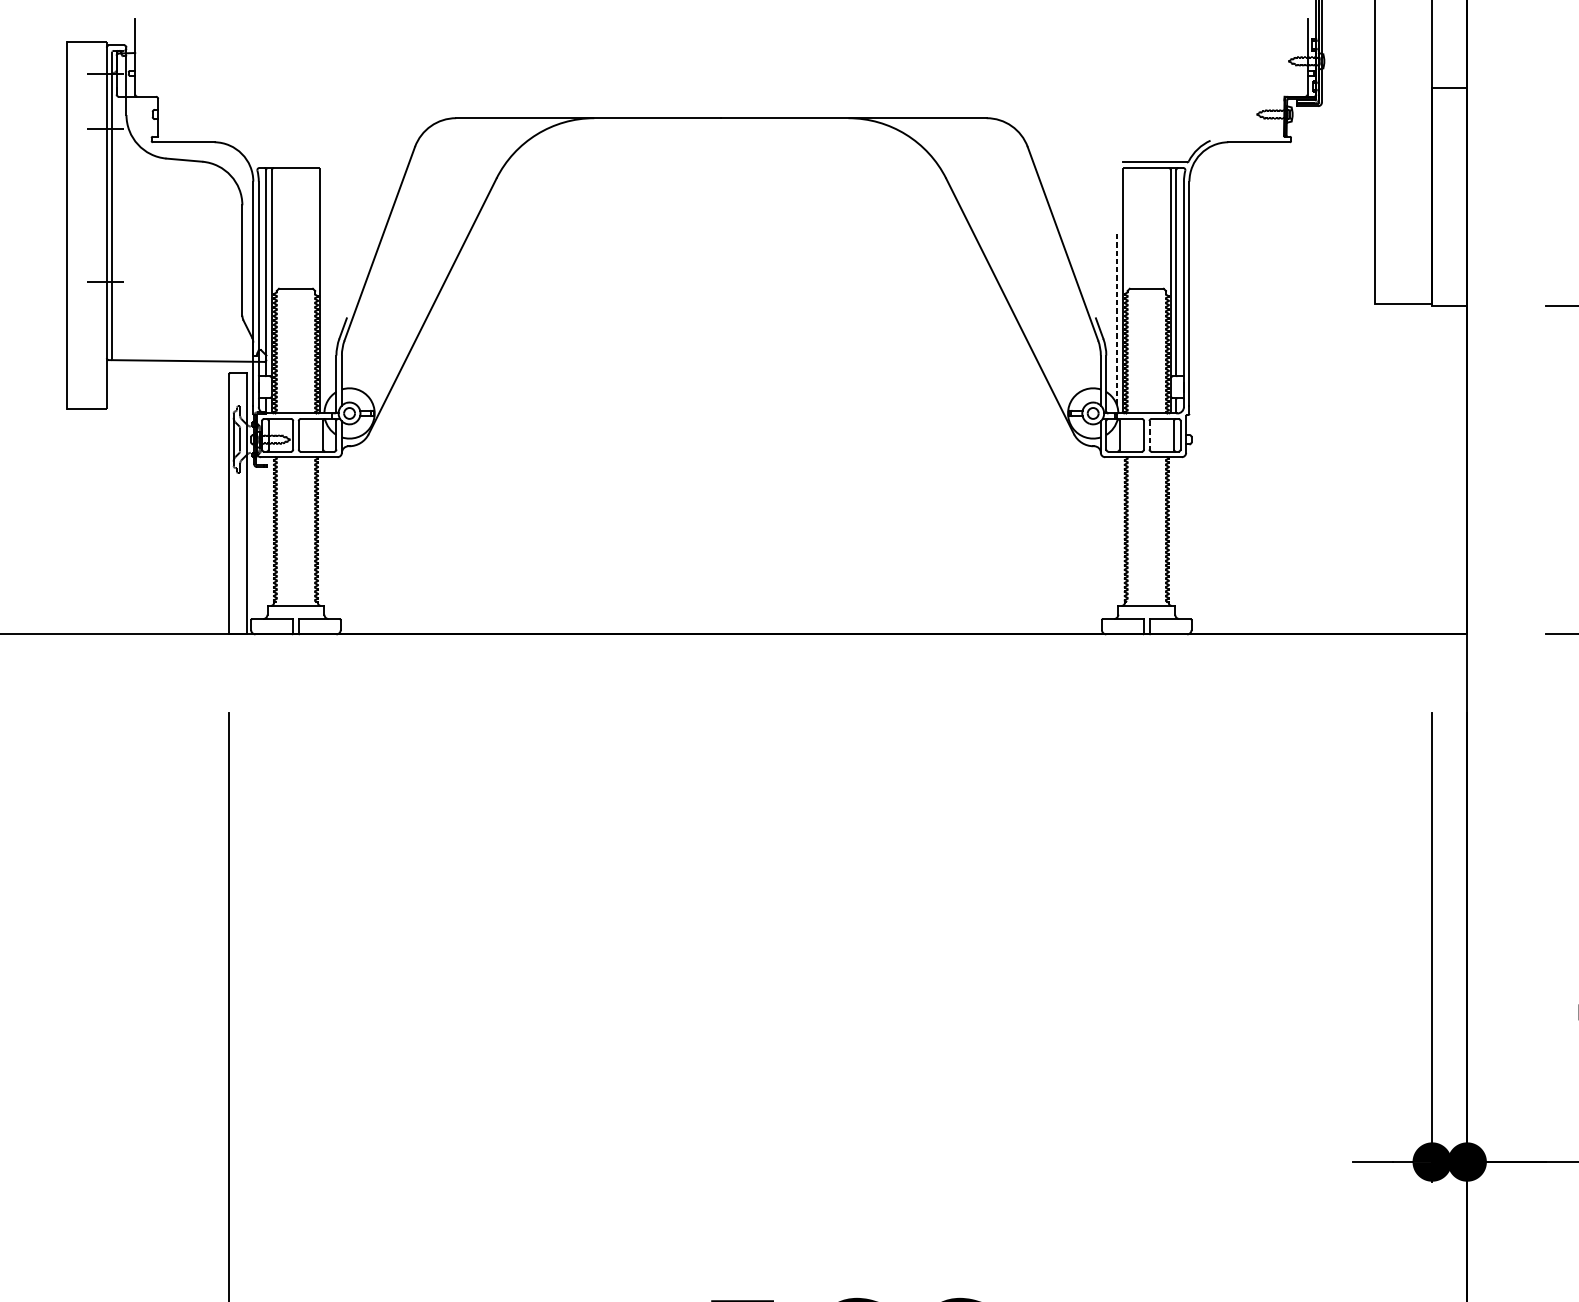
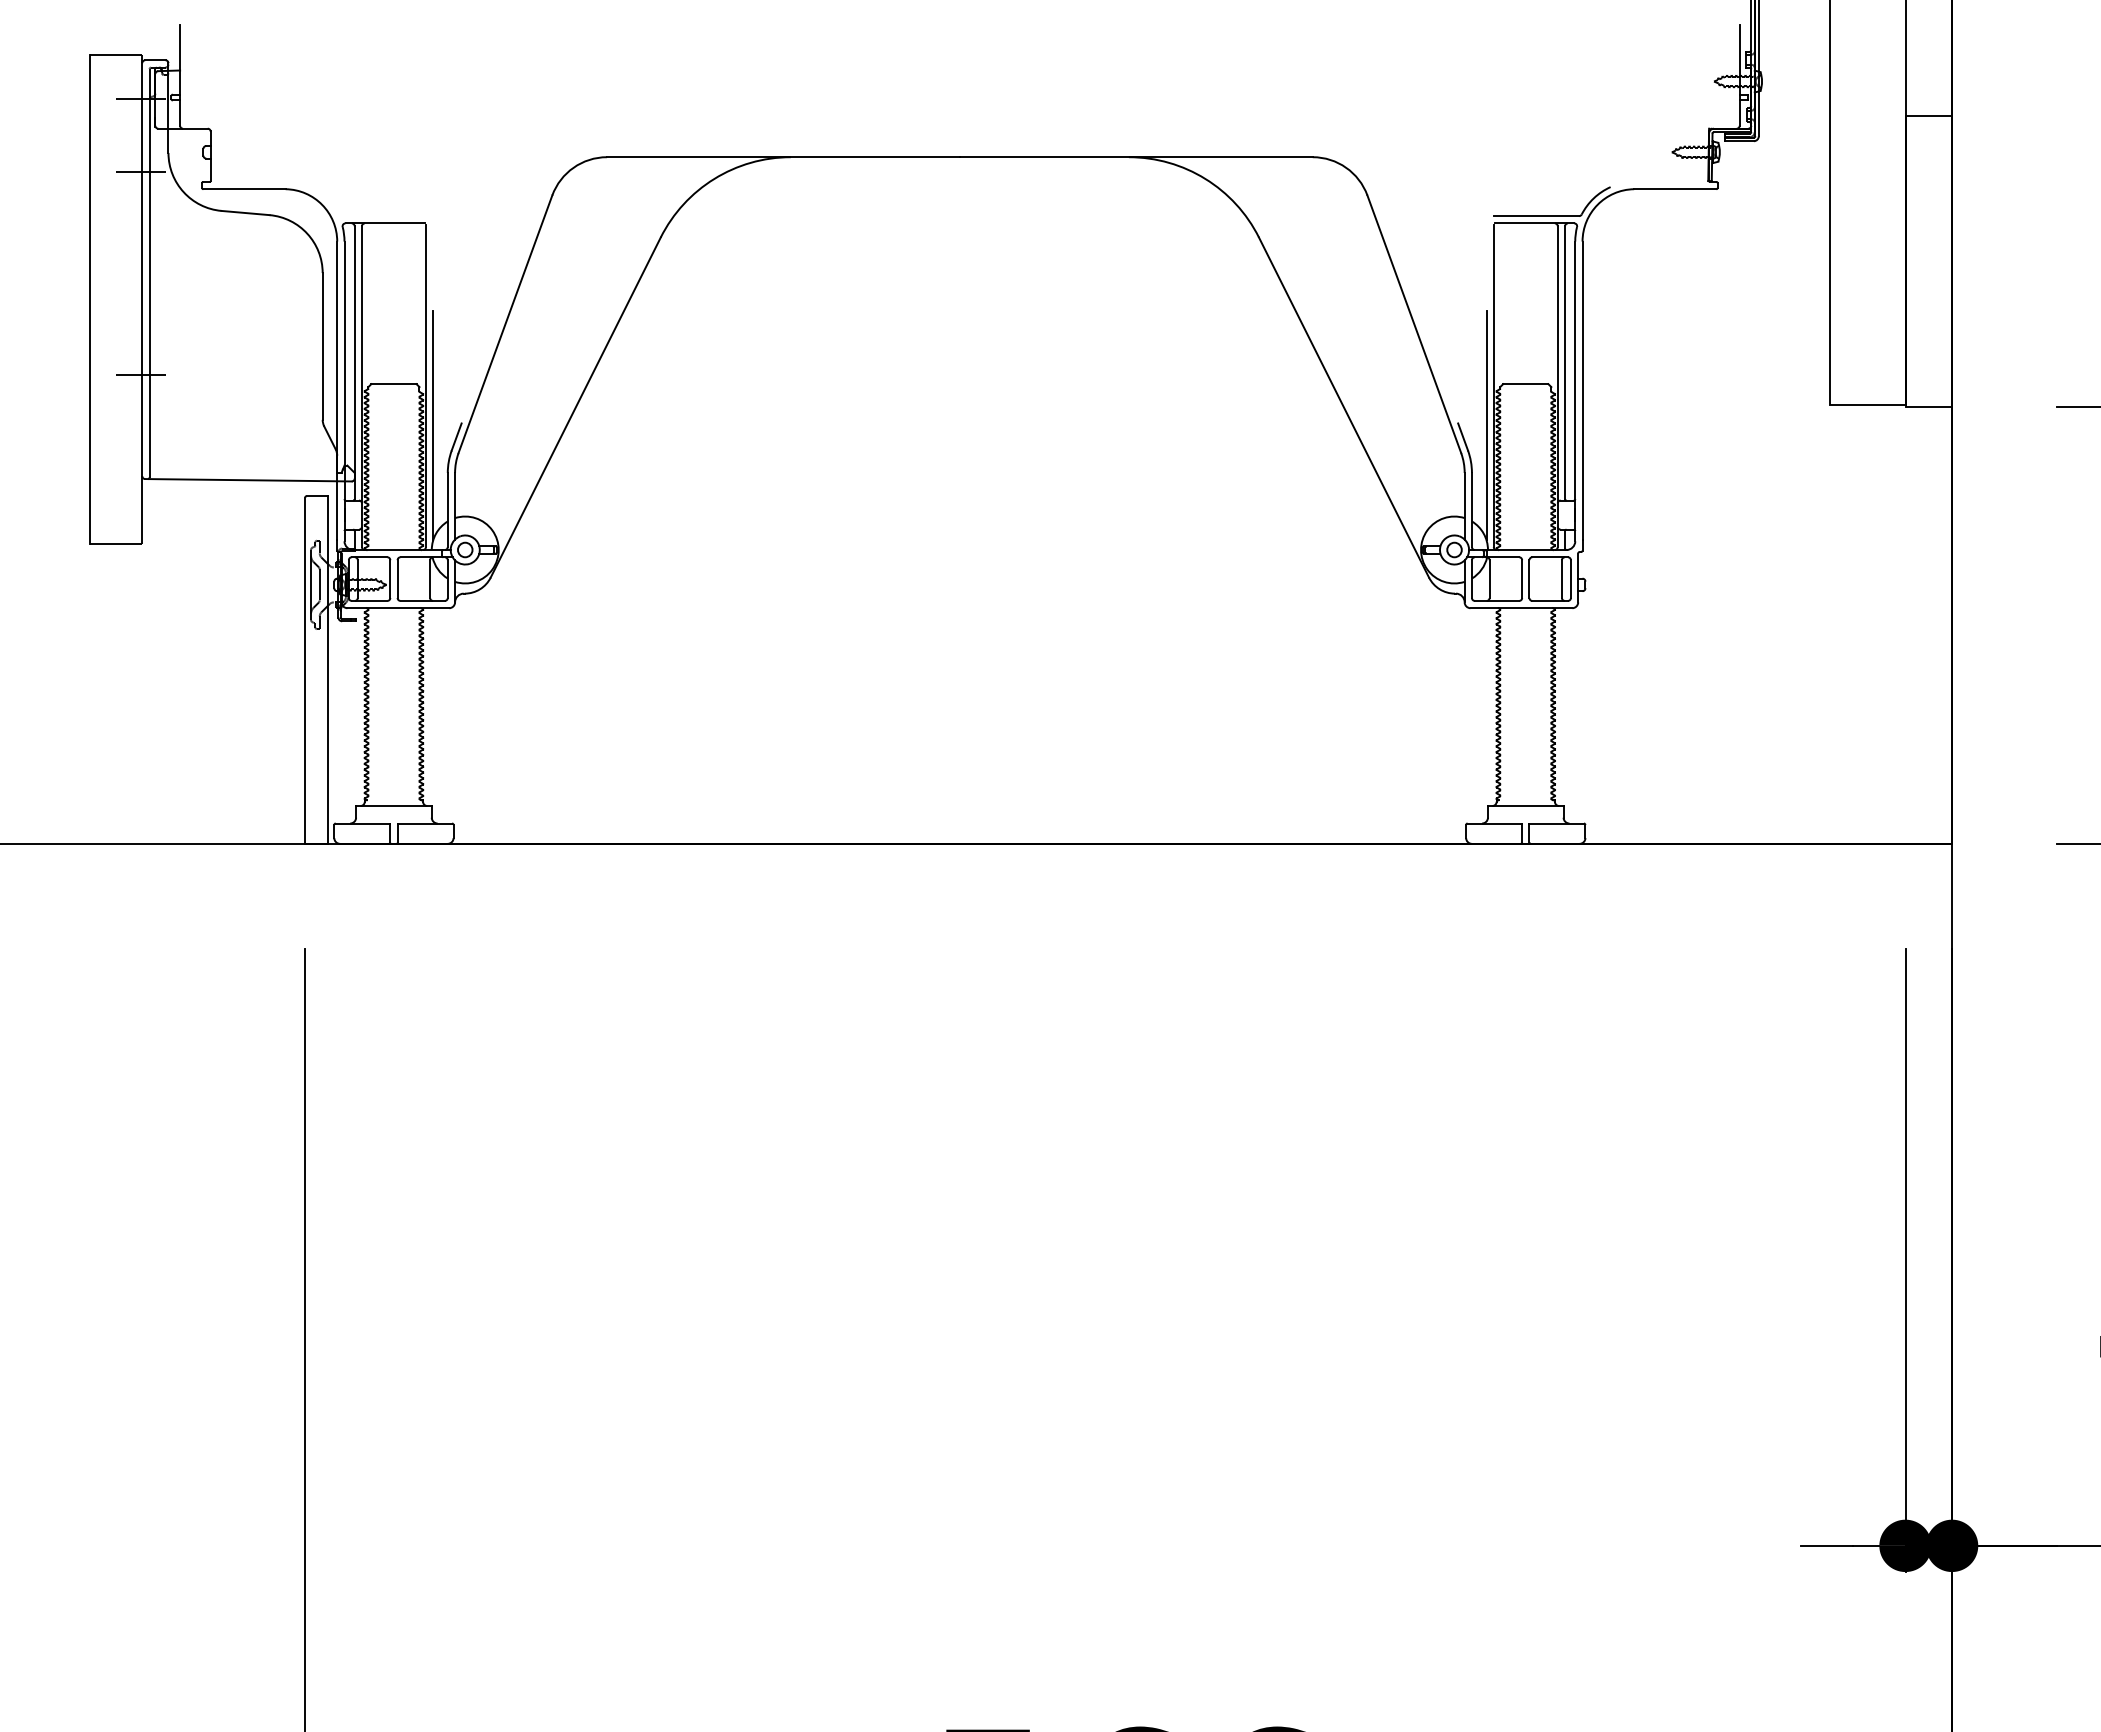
line: (325, 319) -> (433, 425), added
line: (1117, 320) -> (1486, 426), dashed -> solid
line: (1149, 435) -> (1529, 579), dashed -> solid

